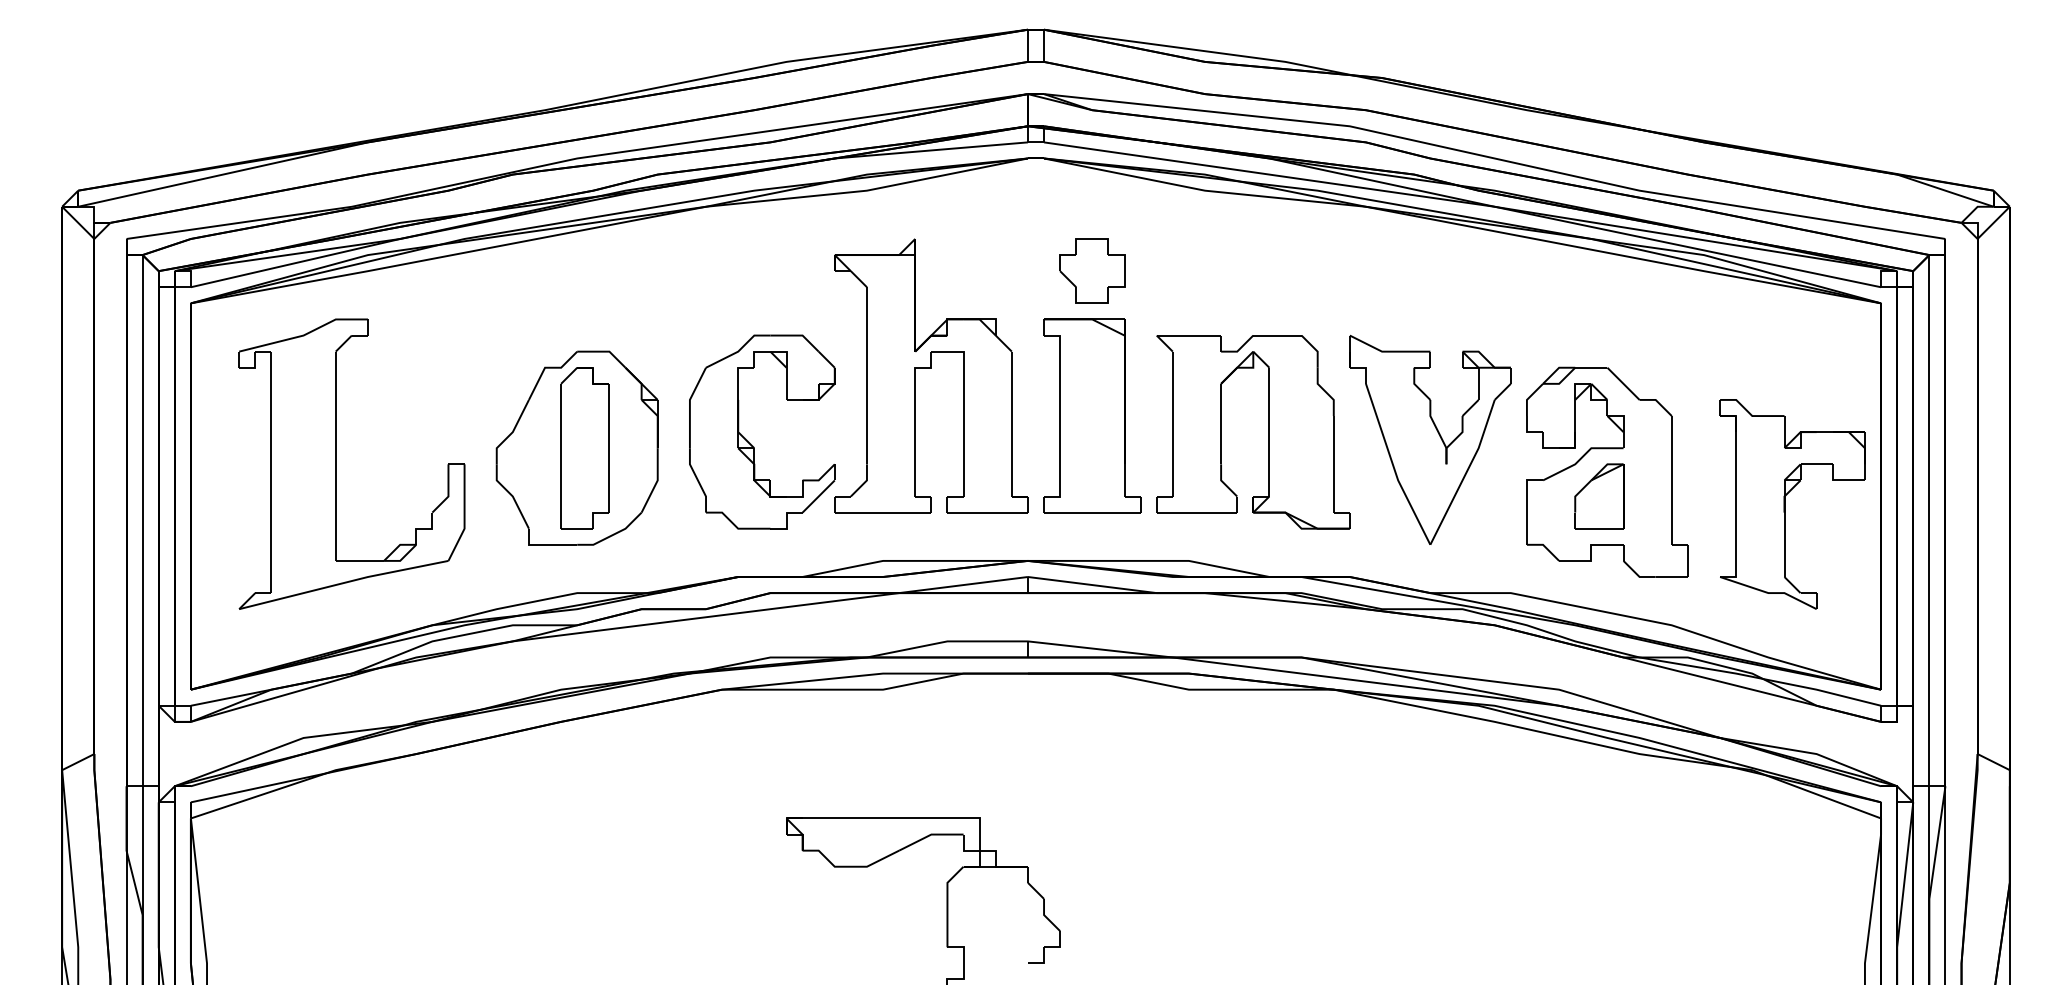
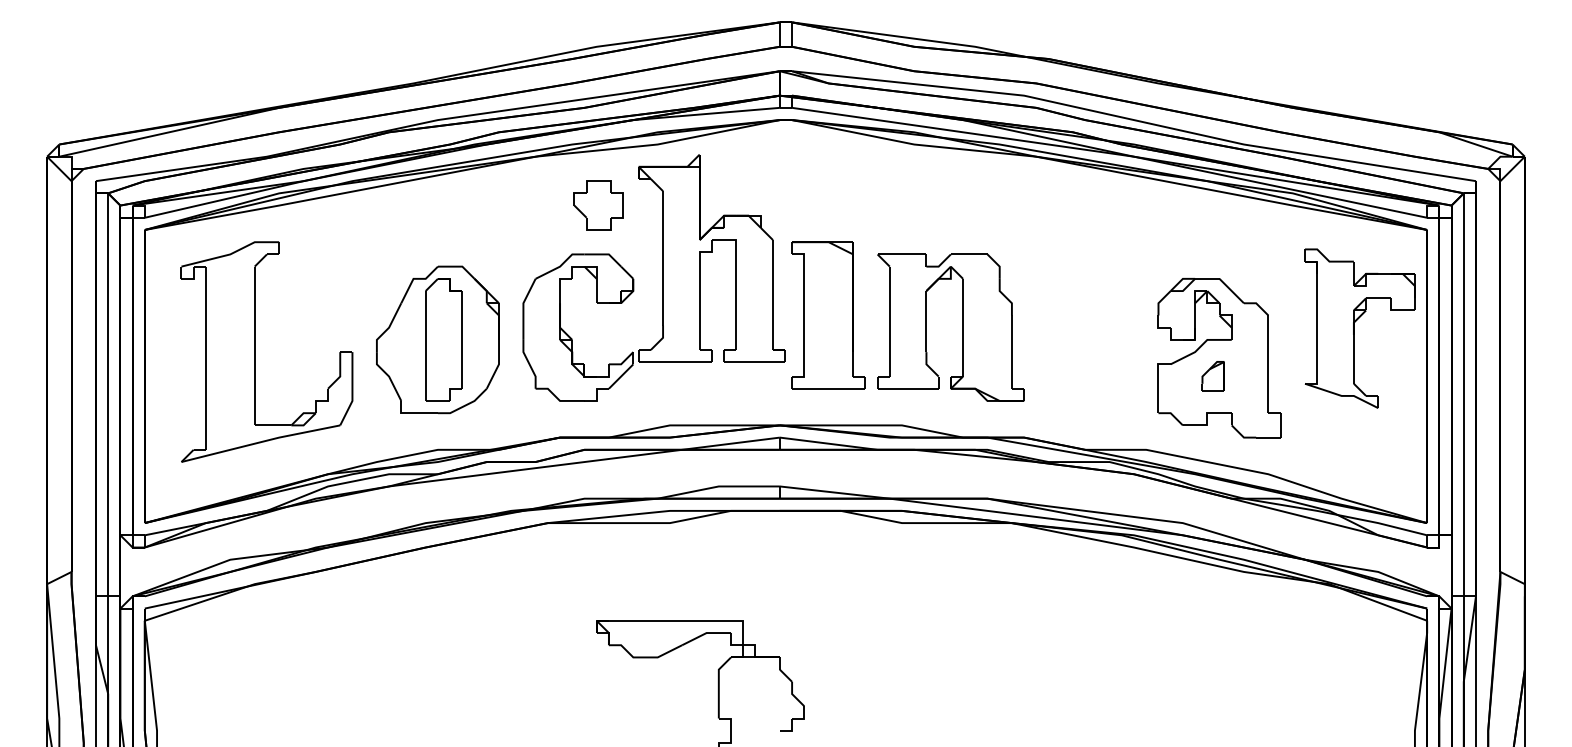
part: (1092, 270) -> (598, 205), moved
part: (931, 368) -> (712, 252), moved
part: (1430, 439) -> (1085, 333), removed
part: (1599, 496) -> (1213, 376), size x0.6
part: (1785, 504) -> (1354, 328), moved

